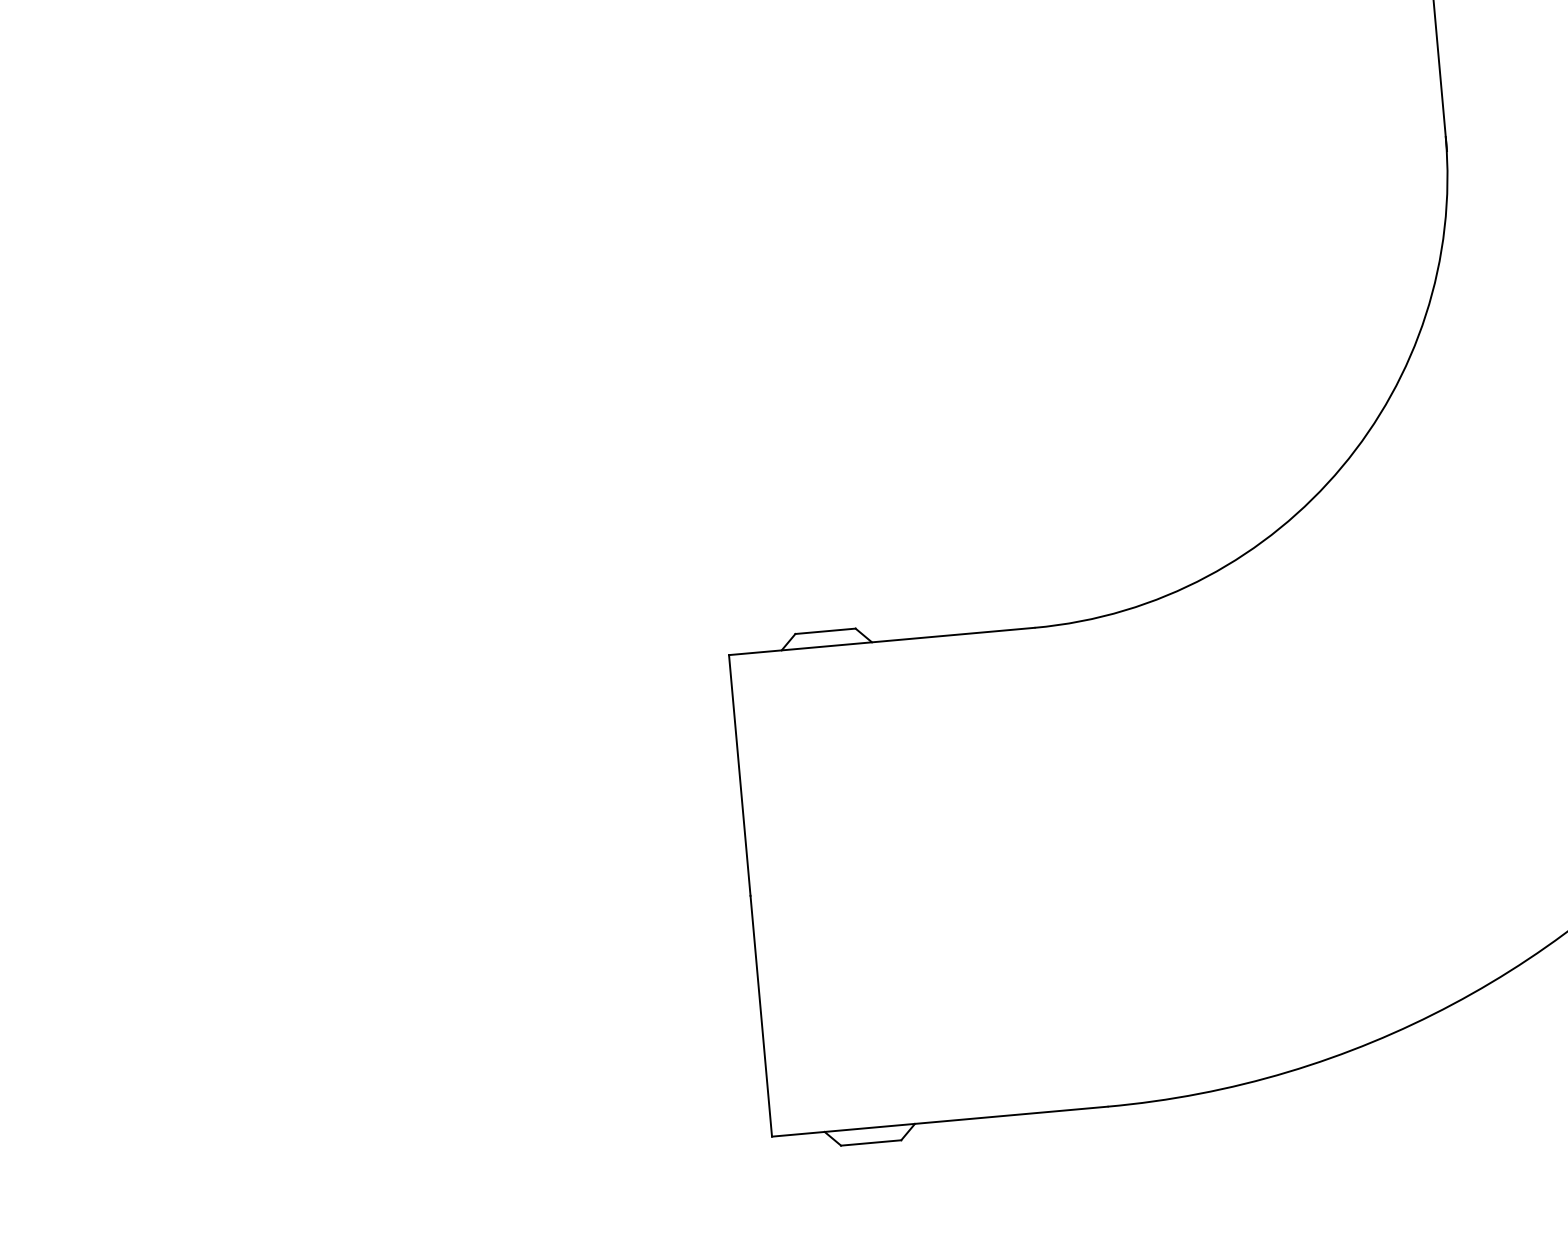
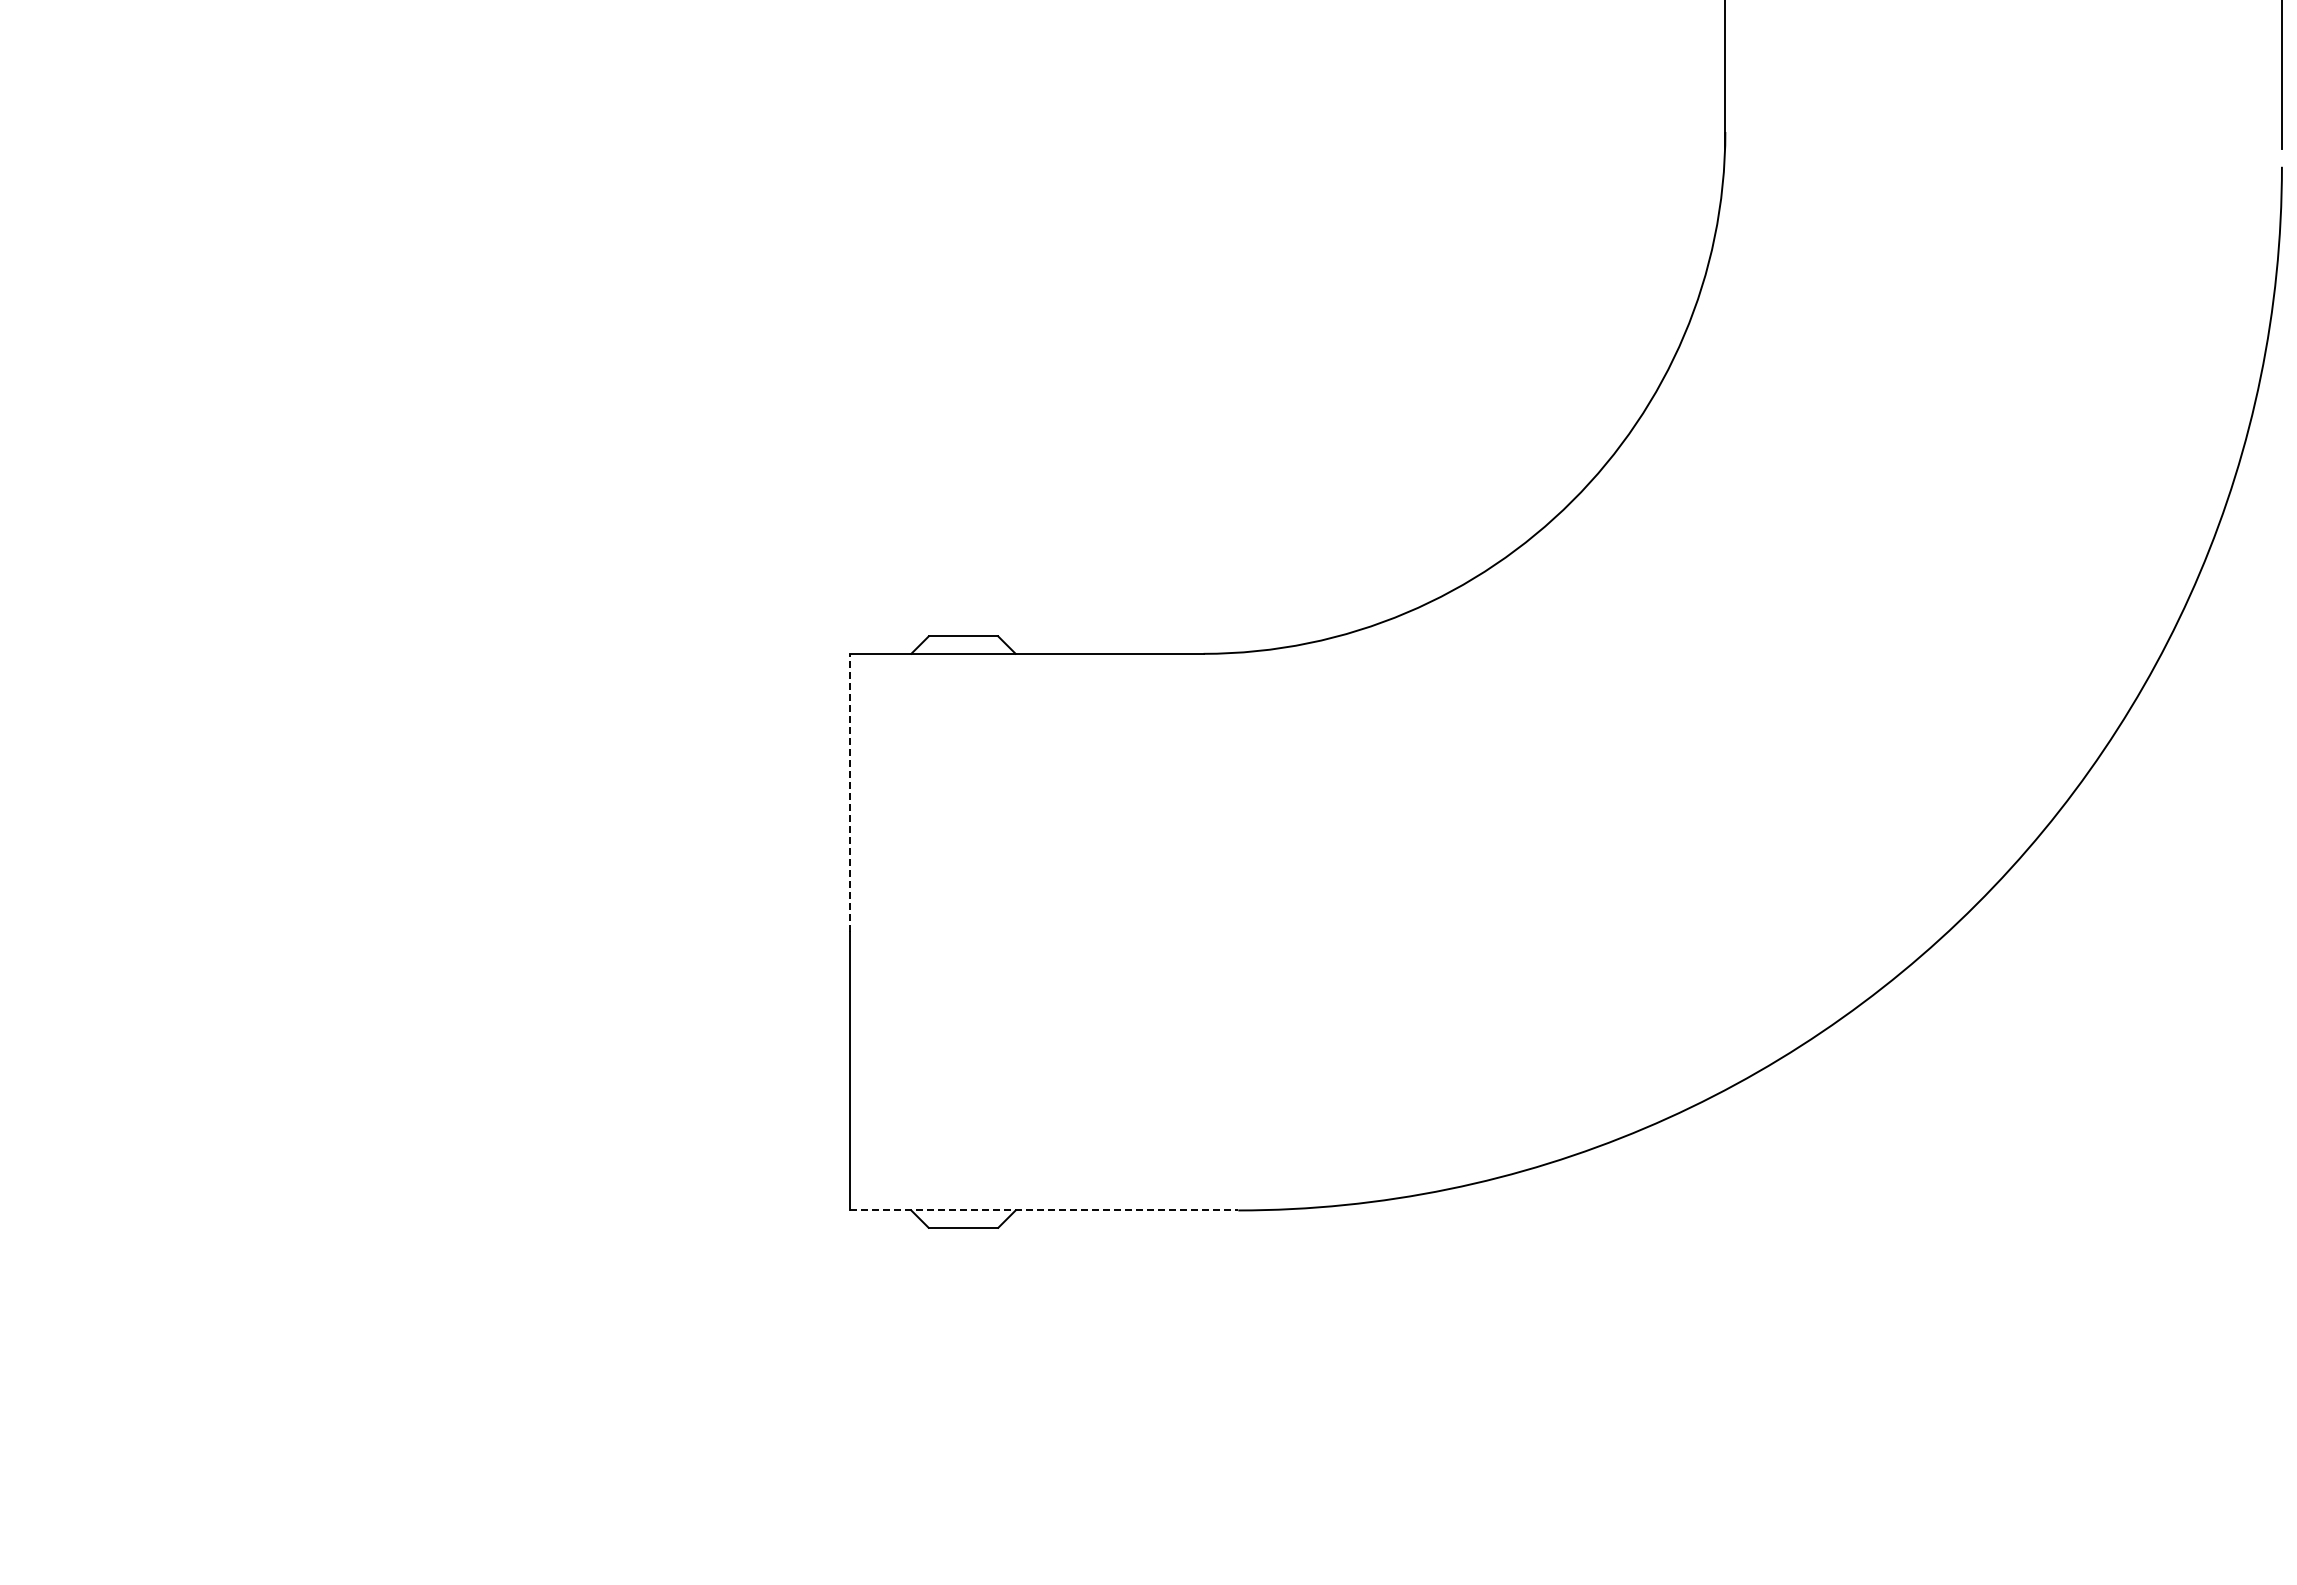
line: (739, 775) -> (850, 792), solid -> dashed
line: (939, 1121) -> (1044, 1210), solid -> dashed

